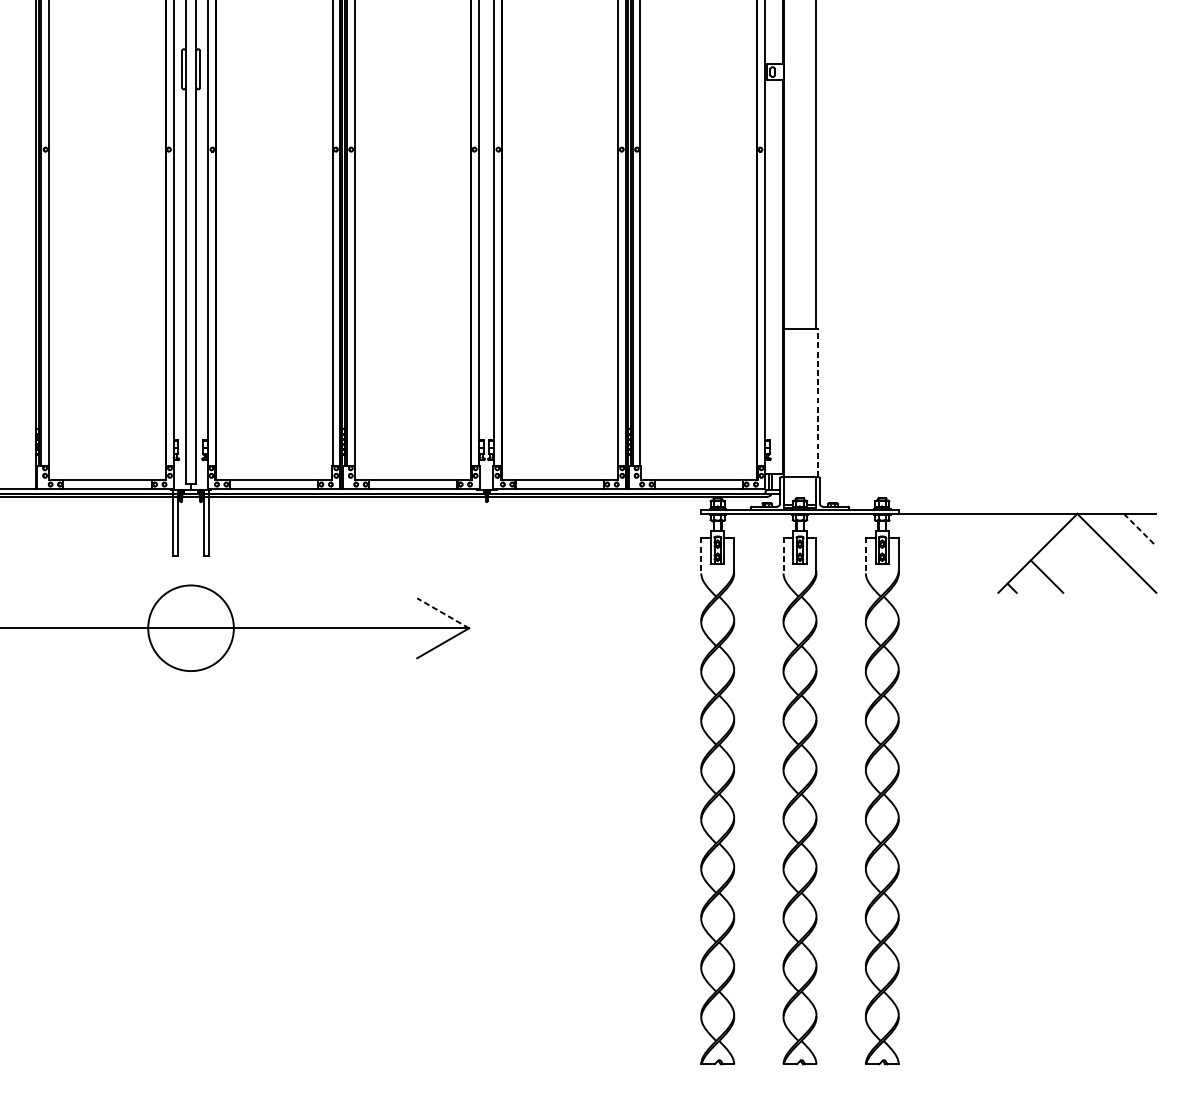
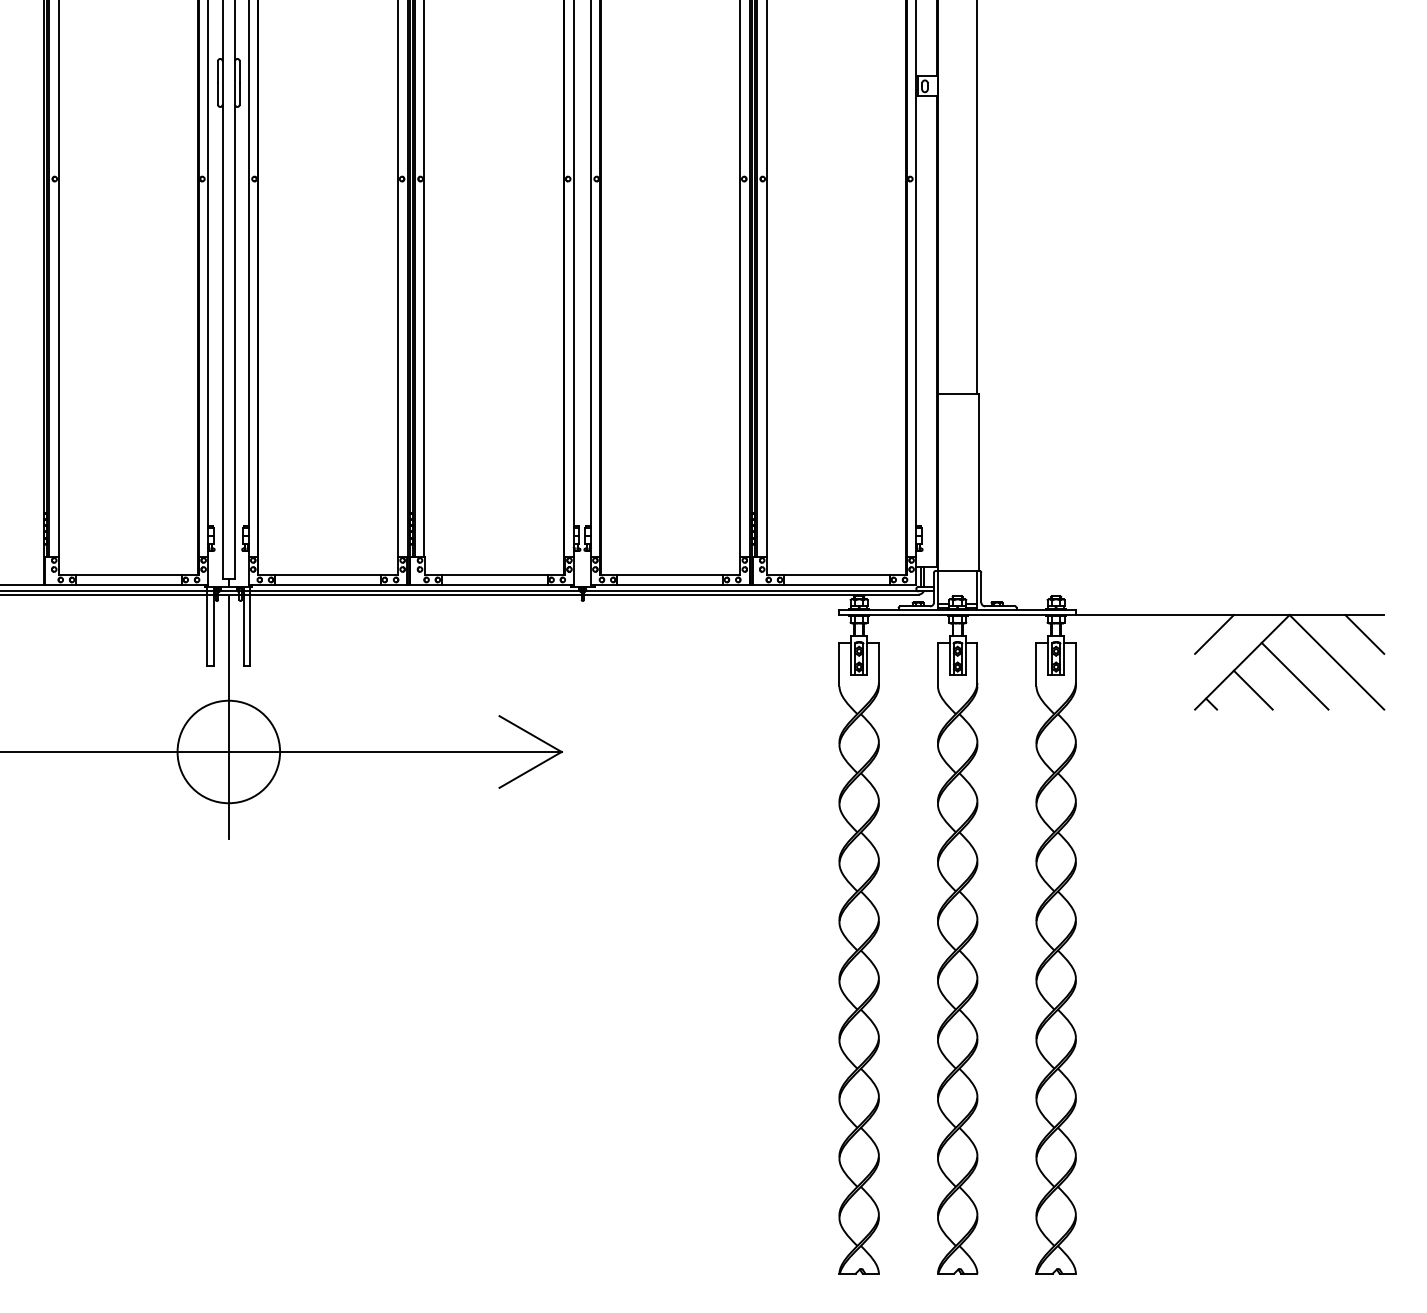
line: (818, 403) -> (979, 482), dashed -> solid
line: (1014, 530) -> (1214, 634), added
line: (1140, 530) -> (1365, 634), dashed -> solid
line: (701, 556) -> (839, 665), dashed -> solid
line: (783, 556) -> (937, 665), dashed -> solid
line: (865, 556) -> (1036, 665), dashed -> solid
line: (1081, 564) -> (1294, 675), added
line: (190, 599) -> (228, 717), added
line: (443, 613) -> (530, 734), dashed -> solid

